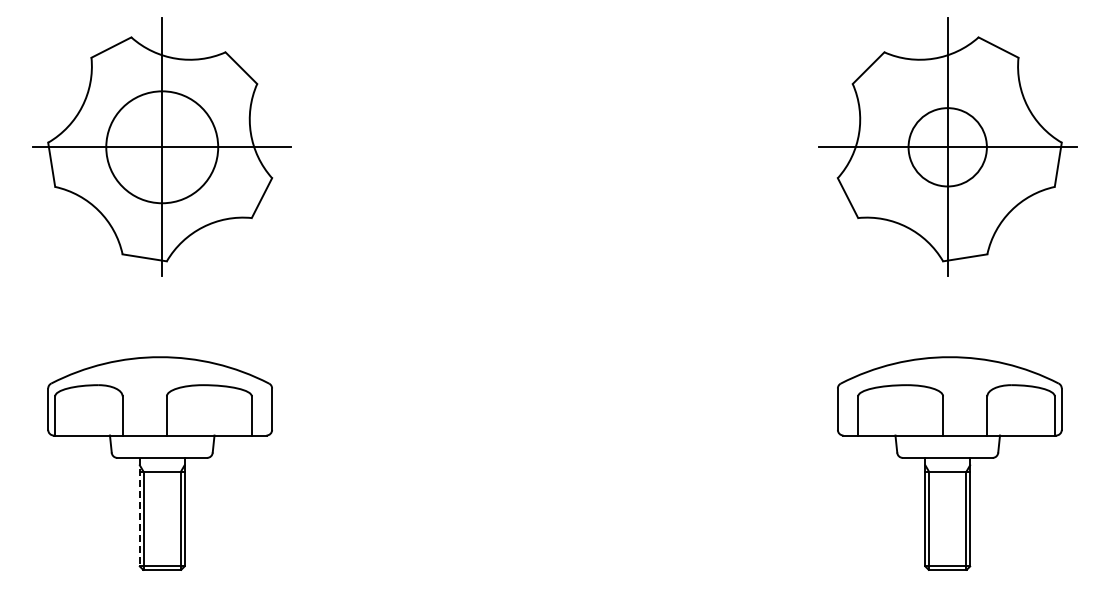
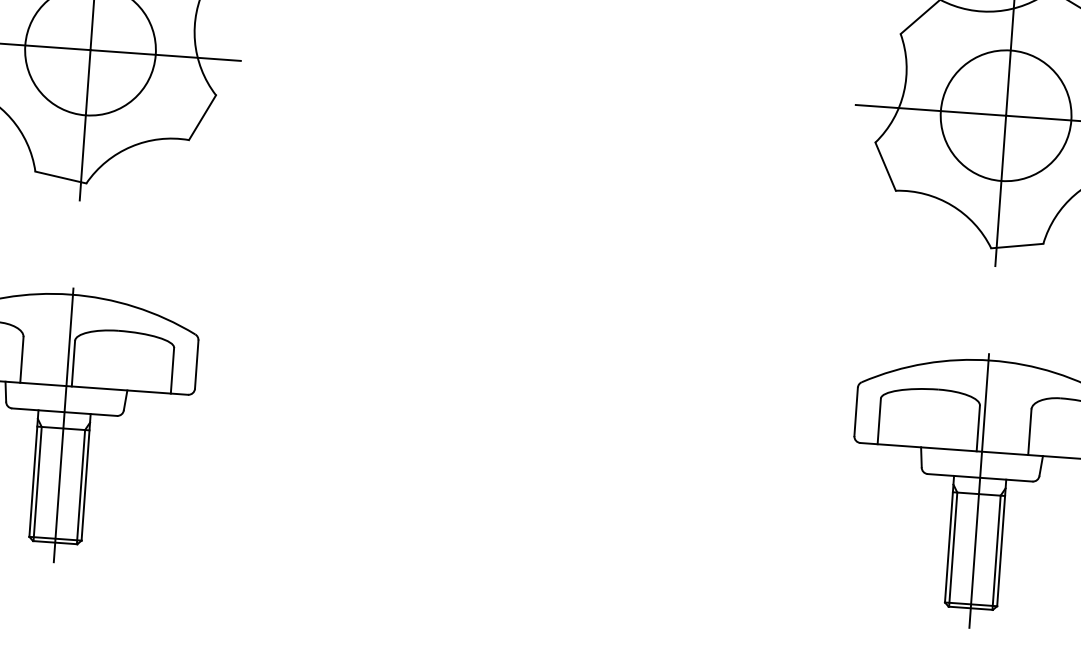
circle: (947, 147) -> (1005, 115), size x1.43
line: (162, 468) -> (63, 424), added
line: (947, 468) -> (978, 490), added
line: (139, 512) -> (33, 473), dashed -> solid

